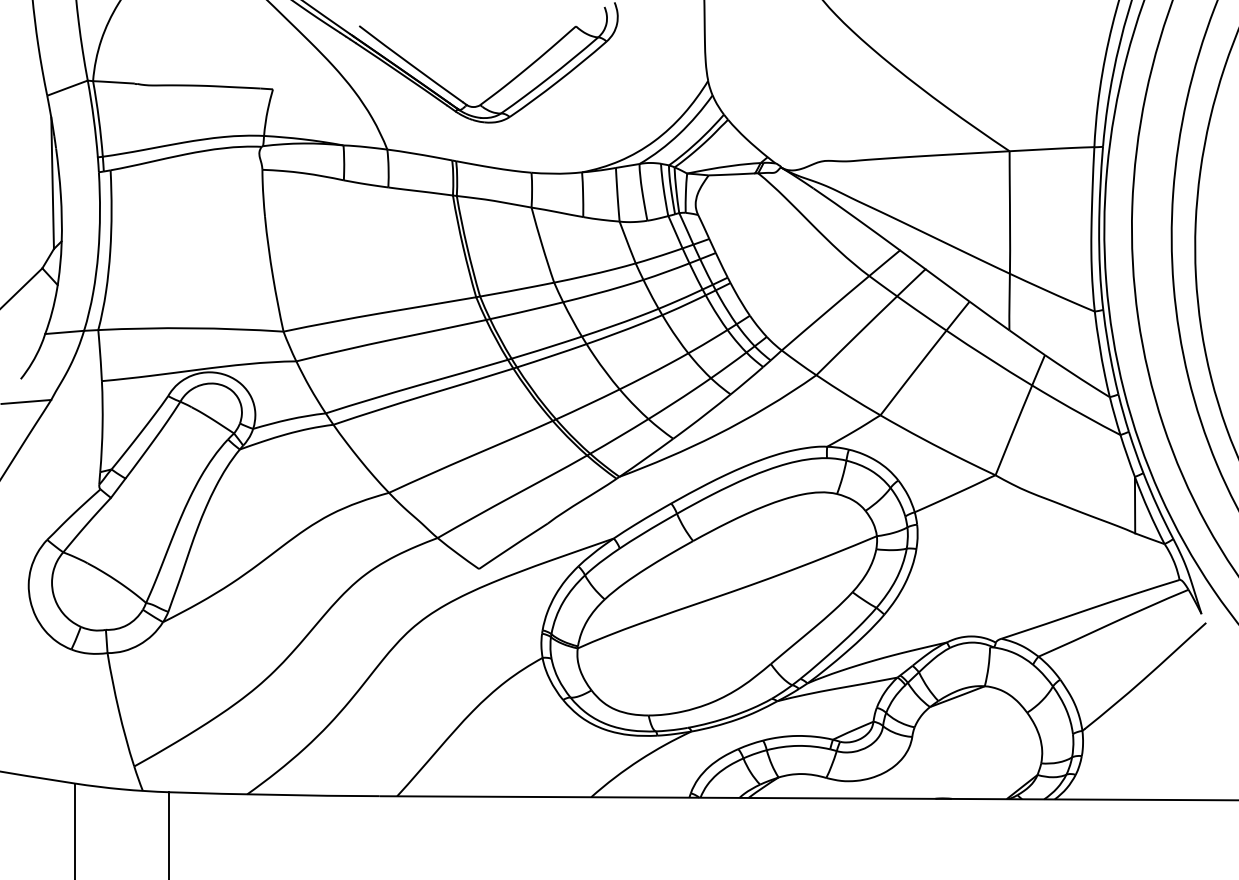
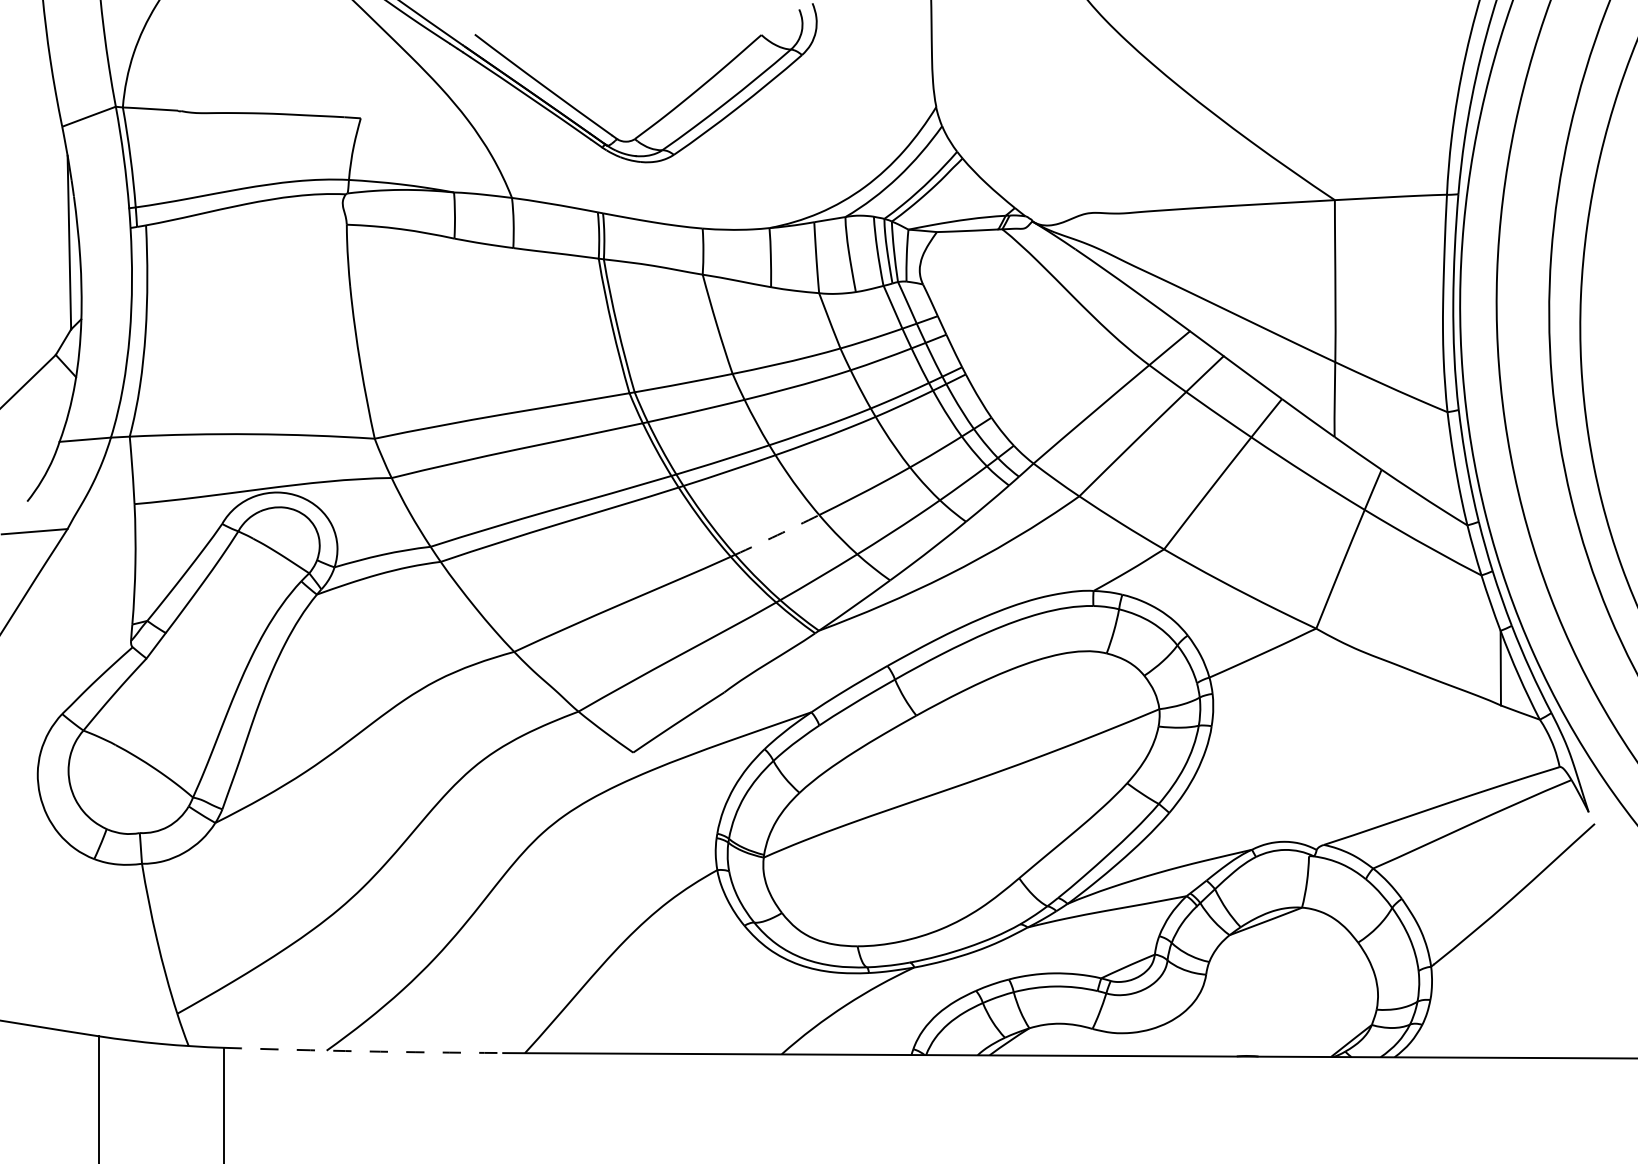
arc: (588, 404) -> (777, 535), solid -> dashed
arc: (274, 795) -> (362, 1051), solid -> dashed

